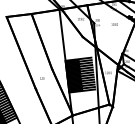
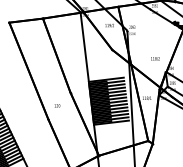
text: (114, 24) -> (155, 58), moved

